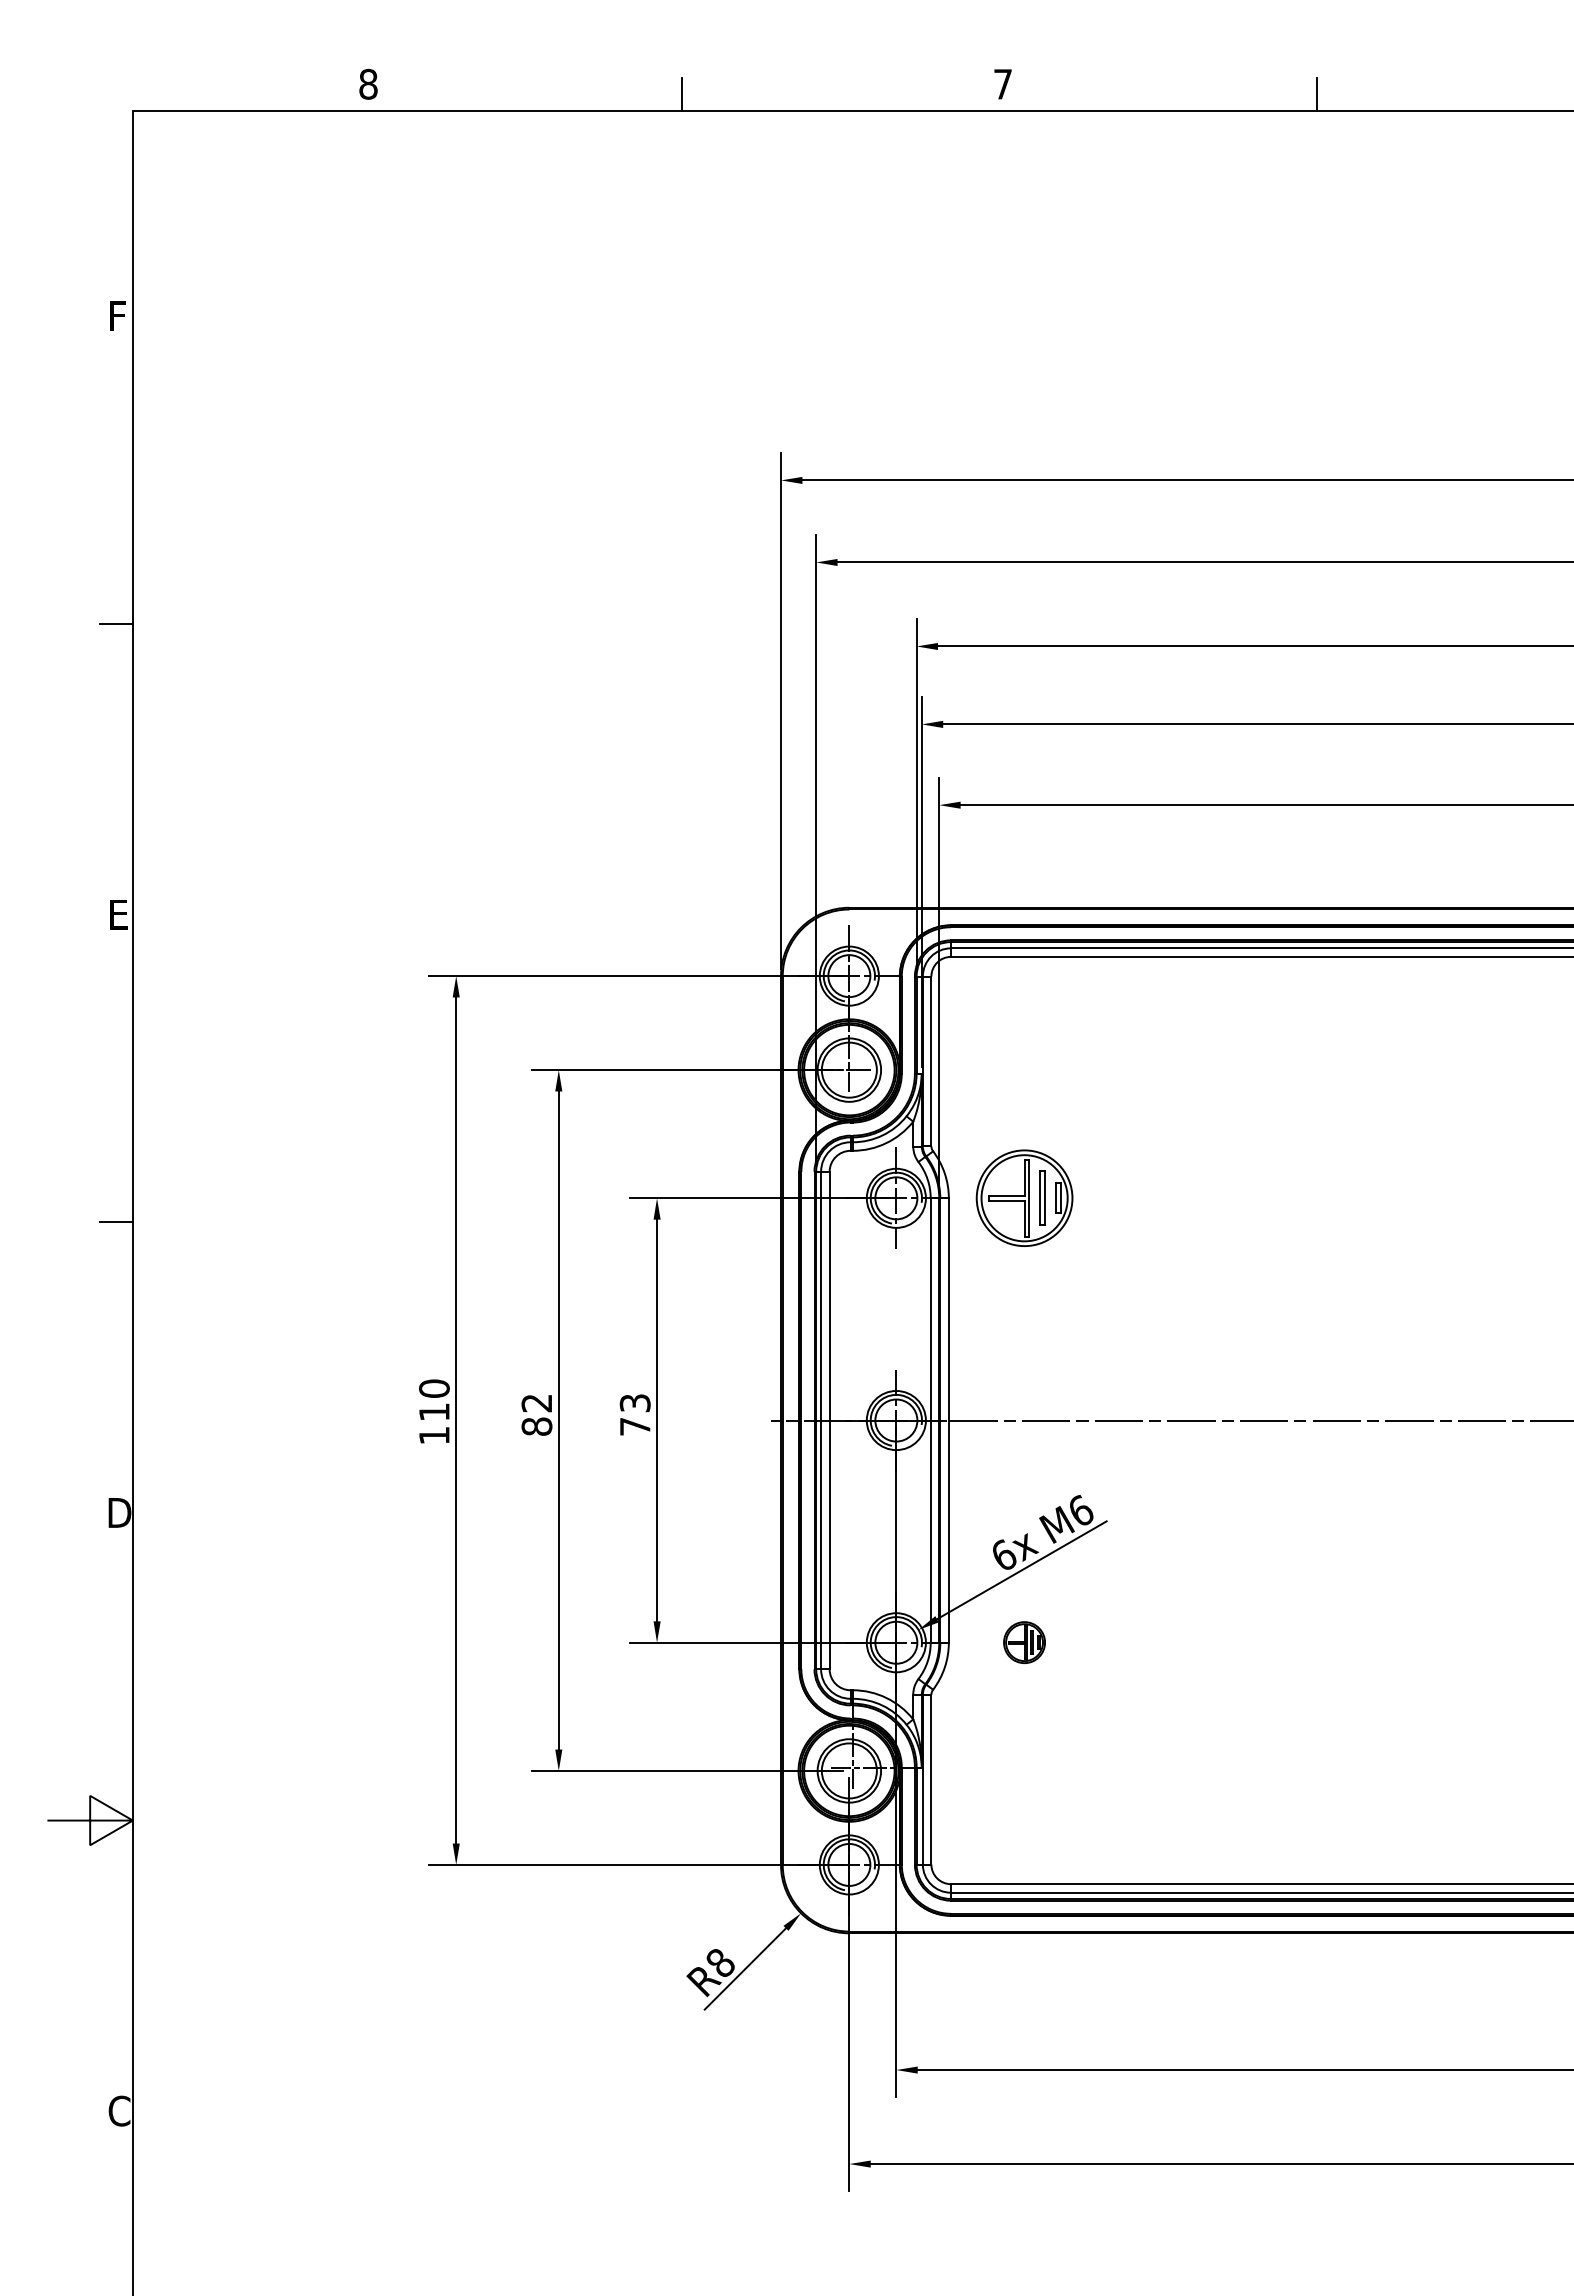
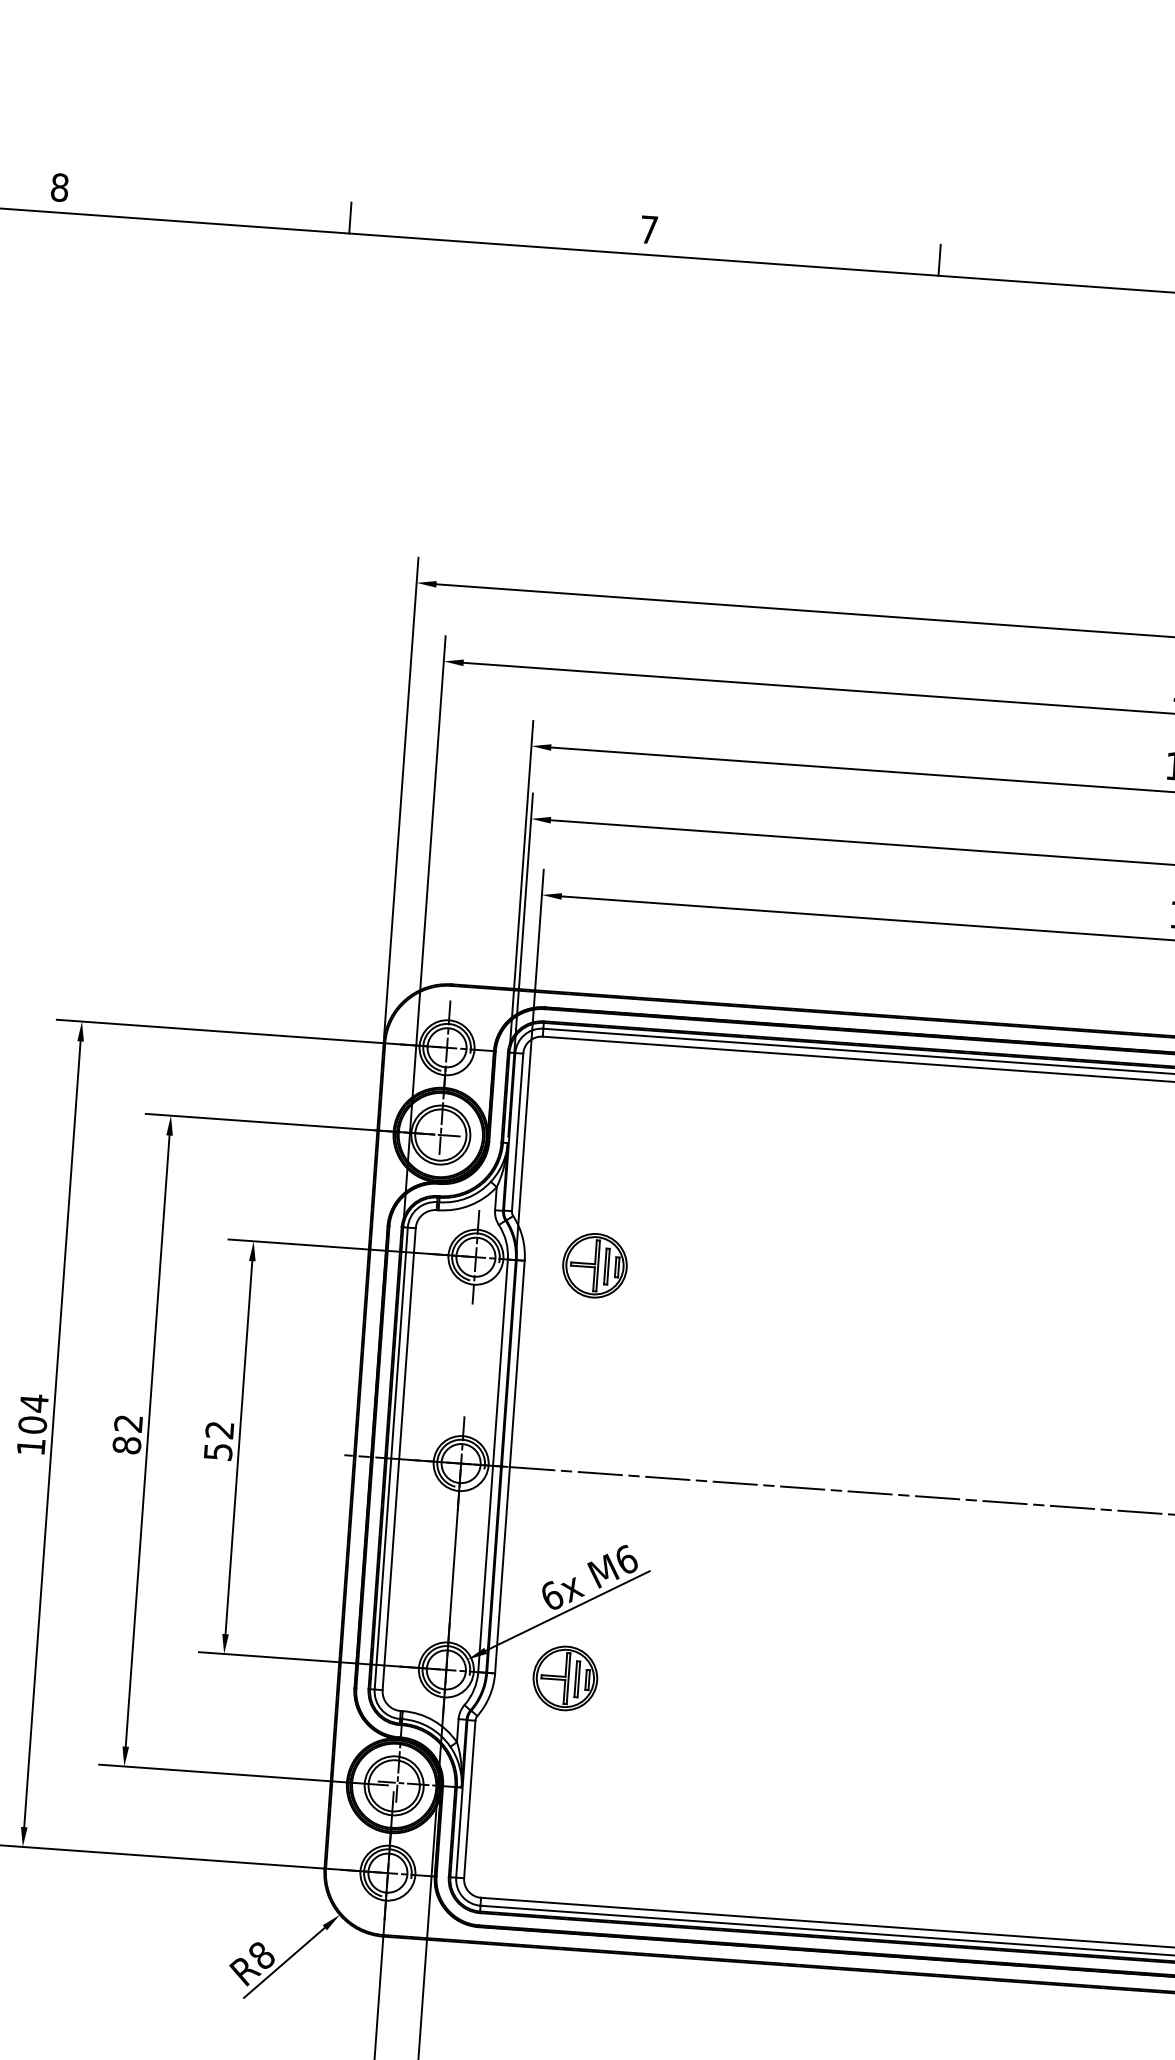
part: (1024, 1198) -> (594, 1265), size x0.71
text: (434, 1400) -> (33, 1414), 110 -> 104
text: (635, 1414) -> (219, 1440), 73 -> 52
part: (1024, 1642) -> (565, 1678), size x1.67

